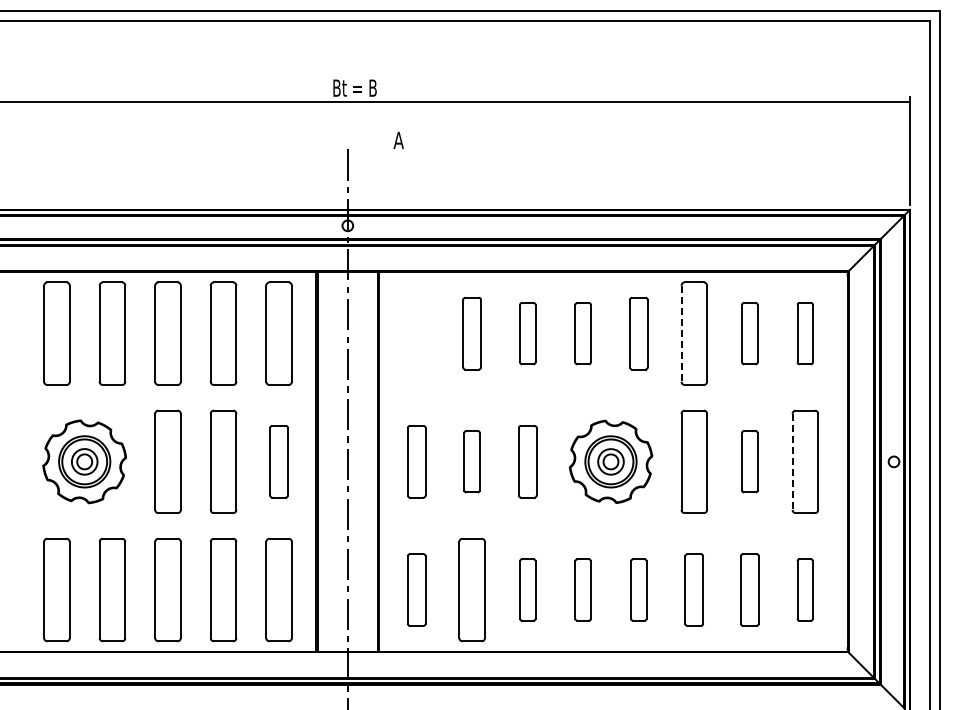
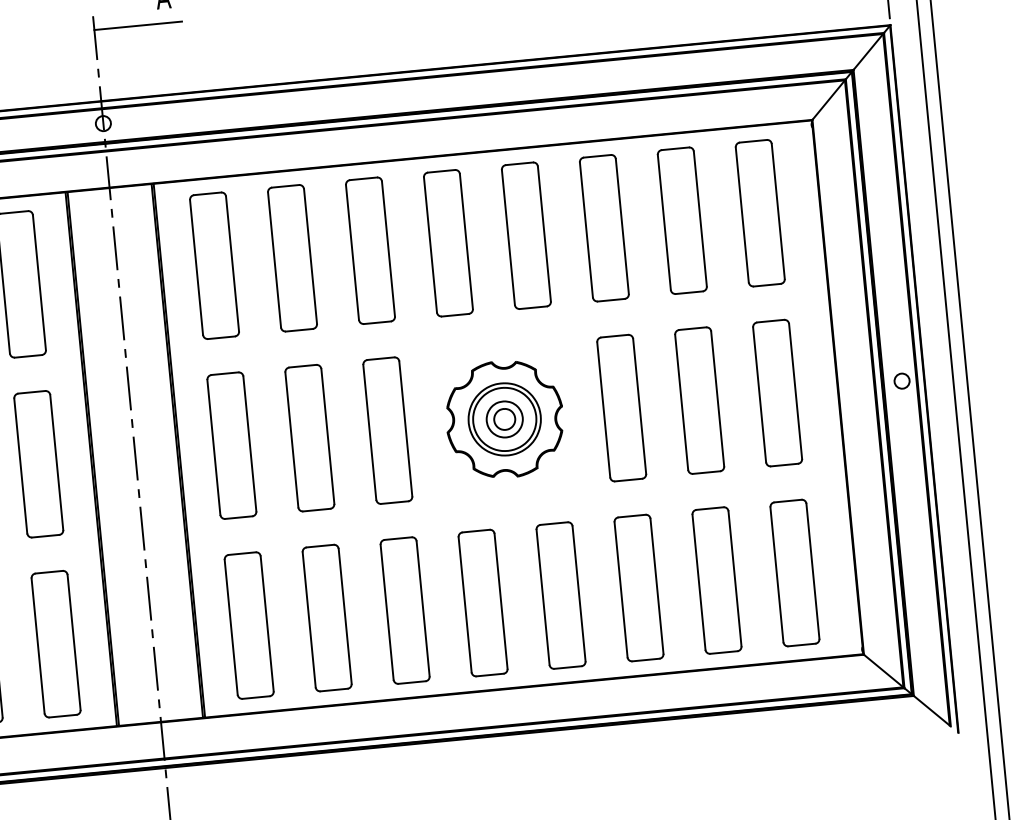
line: (378, 159) -> (137, 26), added
part: (416, 333) -> (214, 265), added
part: (471, 333) -> (291, 258), size x1.43
part: (527, 333) -> (370, 250), size x1.67
part: (582, 333) -> (447, 243), size x1.67
part: (638, 333) -> (526, 235), size x1.43
part: (749, 333) -> (681, 220), size x1.67
part: (804, 333) -> (759, 213), size x1.67
line: (681, 334) -> (586, 231), dashed -> solid
part: (278, 461) -> (37, 463), size x1.43
part: (416, 461) -> (231, 445), size x1.43
part: (471, 461) -> (308, 437), size x1.67
part: (527, 461) -> (387, 430), size x1.43
part: (749, 461) -> (699, 400), size x1.67
line: (792, 462) -> (759, 395), dashed -> solid
part: (416, 589) -> (248, 624), size x1.43
part: (527, 589) -> (404, 609), size x1.67
part: (582, 589) -> (481, 602), size x1.67
part: (638, 589) -> (560, 594), size x1.67
part: (693, 589) -> (637, 587), size x1.43
part: (749, 589) -> (716, 579), size x1.43
part: (804, 589) -> (793, 572), size x1.67

